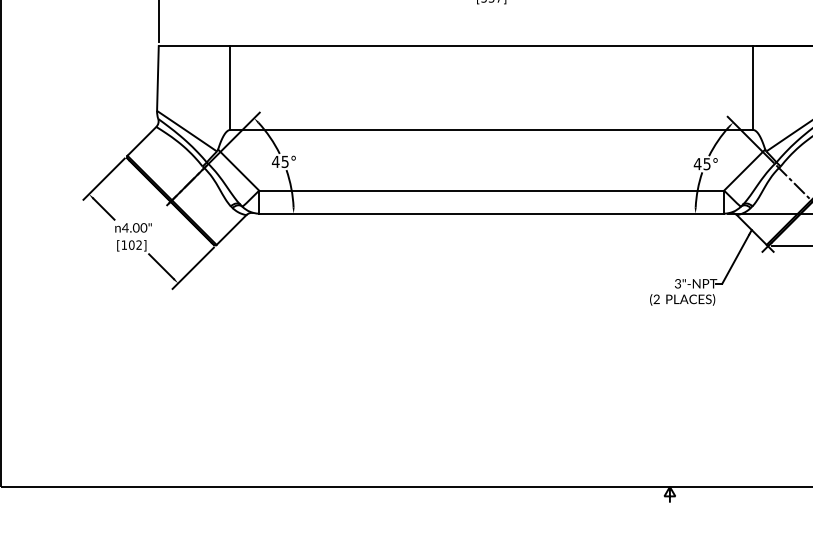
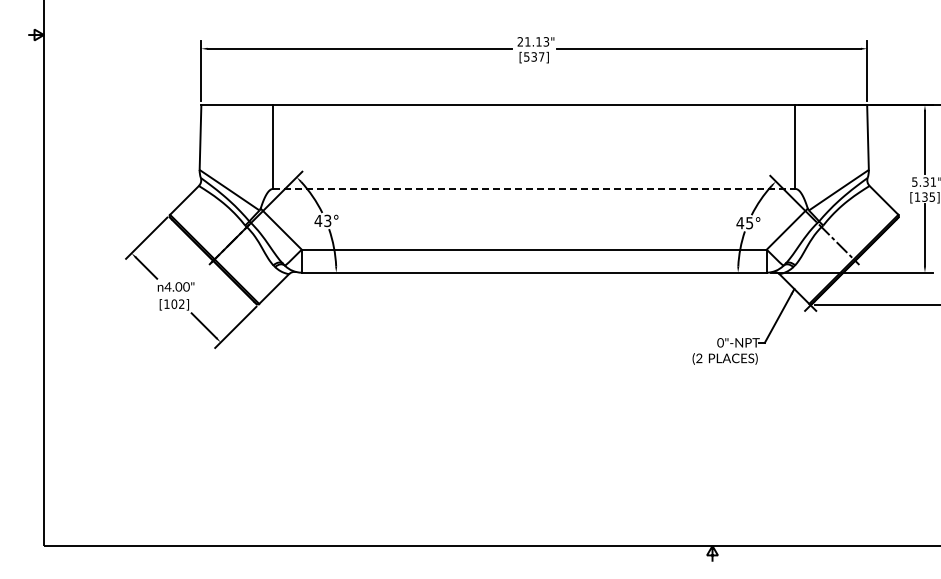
line: (491, 129) -> (534, 188), solid -> dashed
text: (284, 161) -> (327, 220), 45° -> 43°
text: (677, 283) -> (720, 342), 3"-NPT -> 0"-NPT

